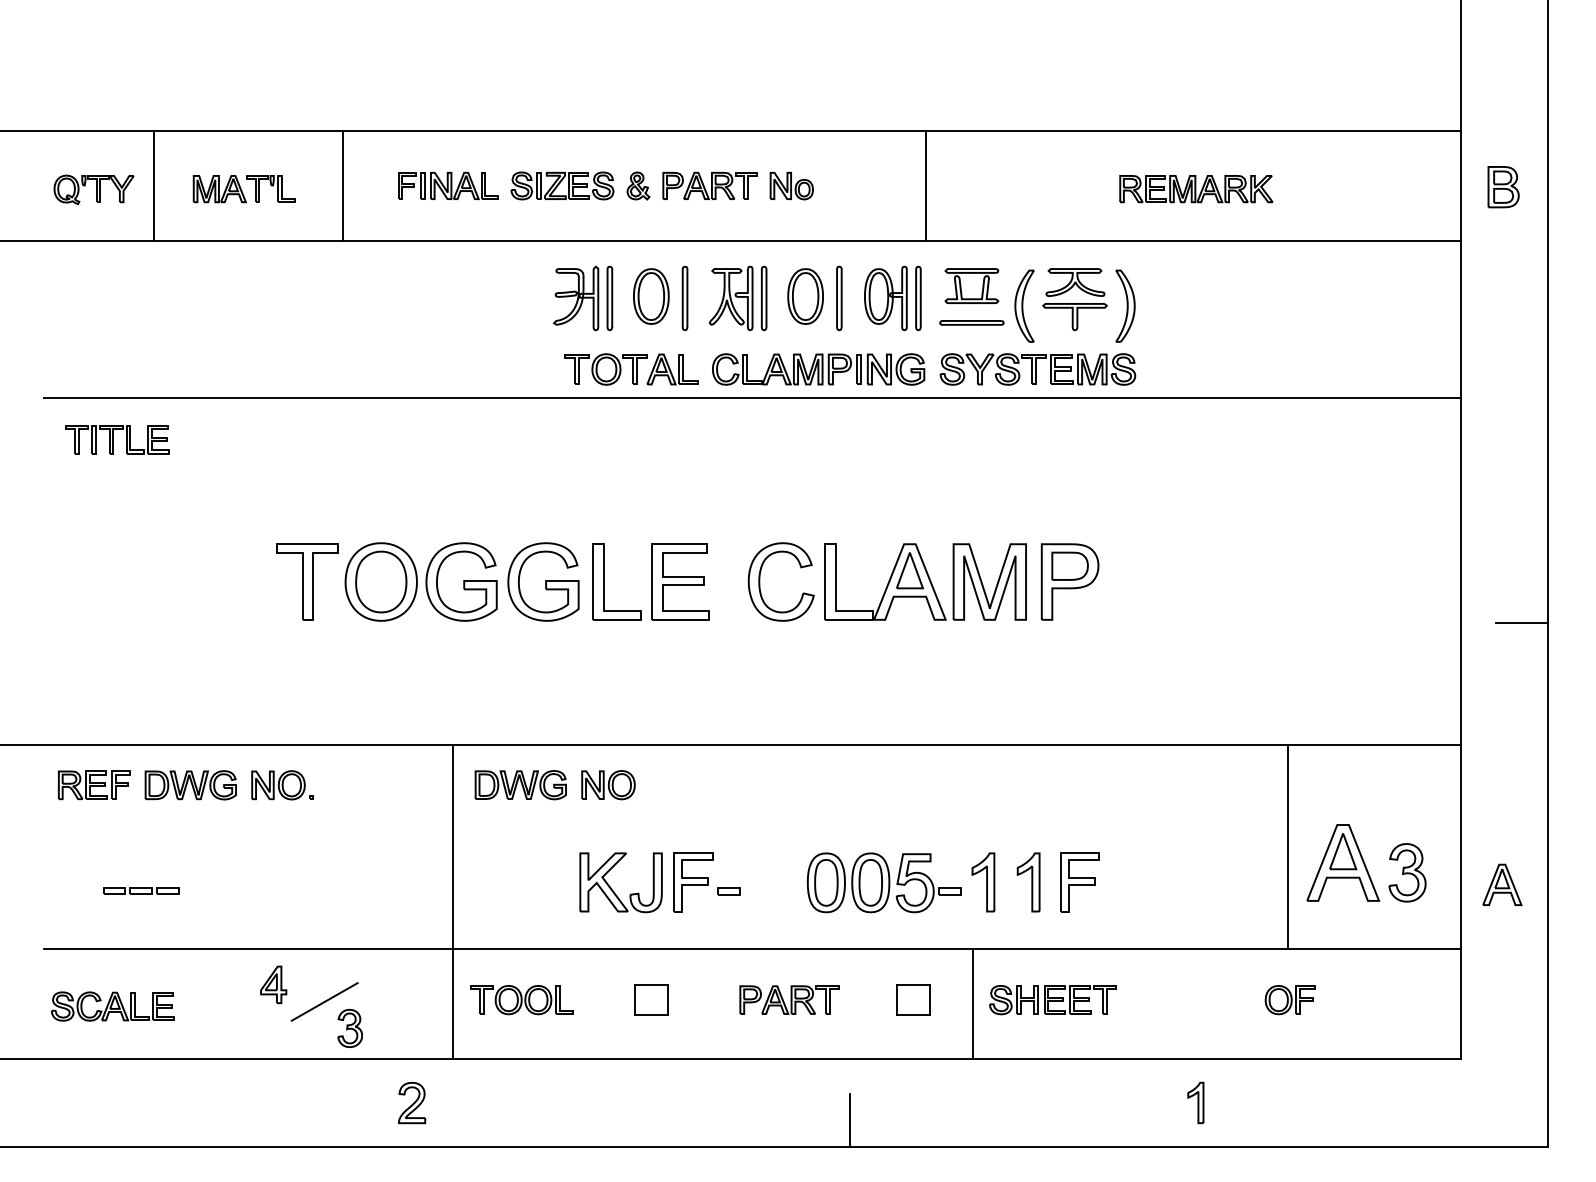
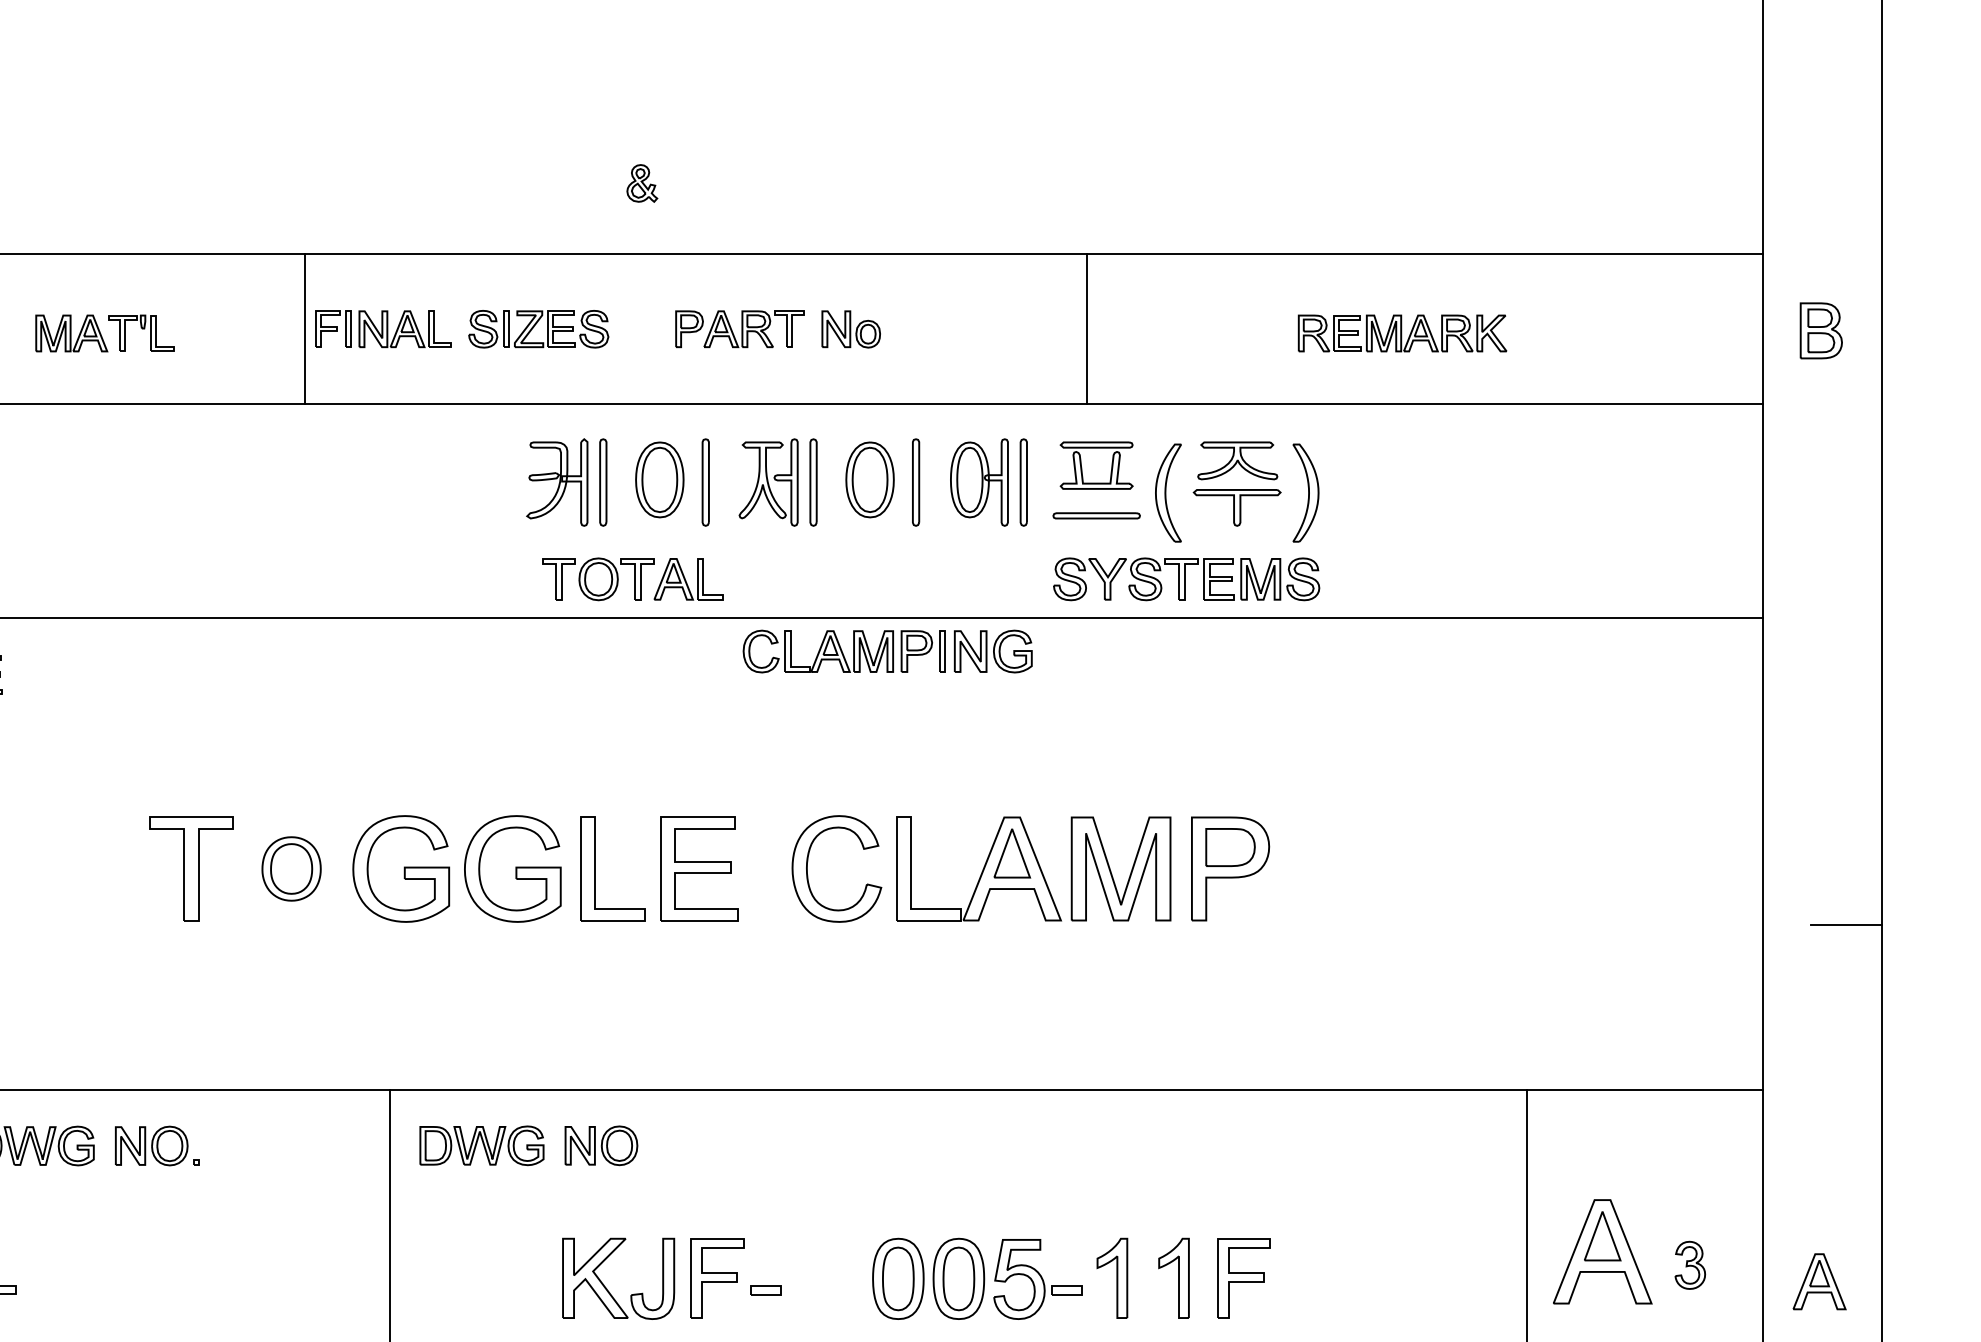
line: (343, 185) -> (305, 328), moved
part: (638, 185) -> (642, 182), moved
line: (925, 185) -> (1086, 328), moved
part: (818, 369) -> (887, 651), moved
part: (380, 581) -> (290, 868), size x0.6
part: (1407, 872) -> (1690, 1264), size x0.6

